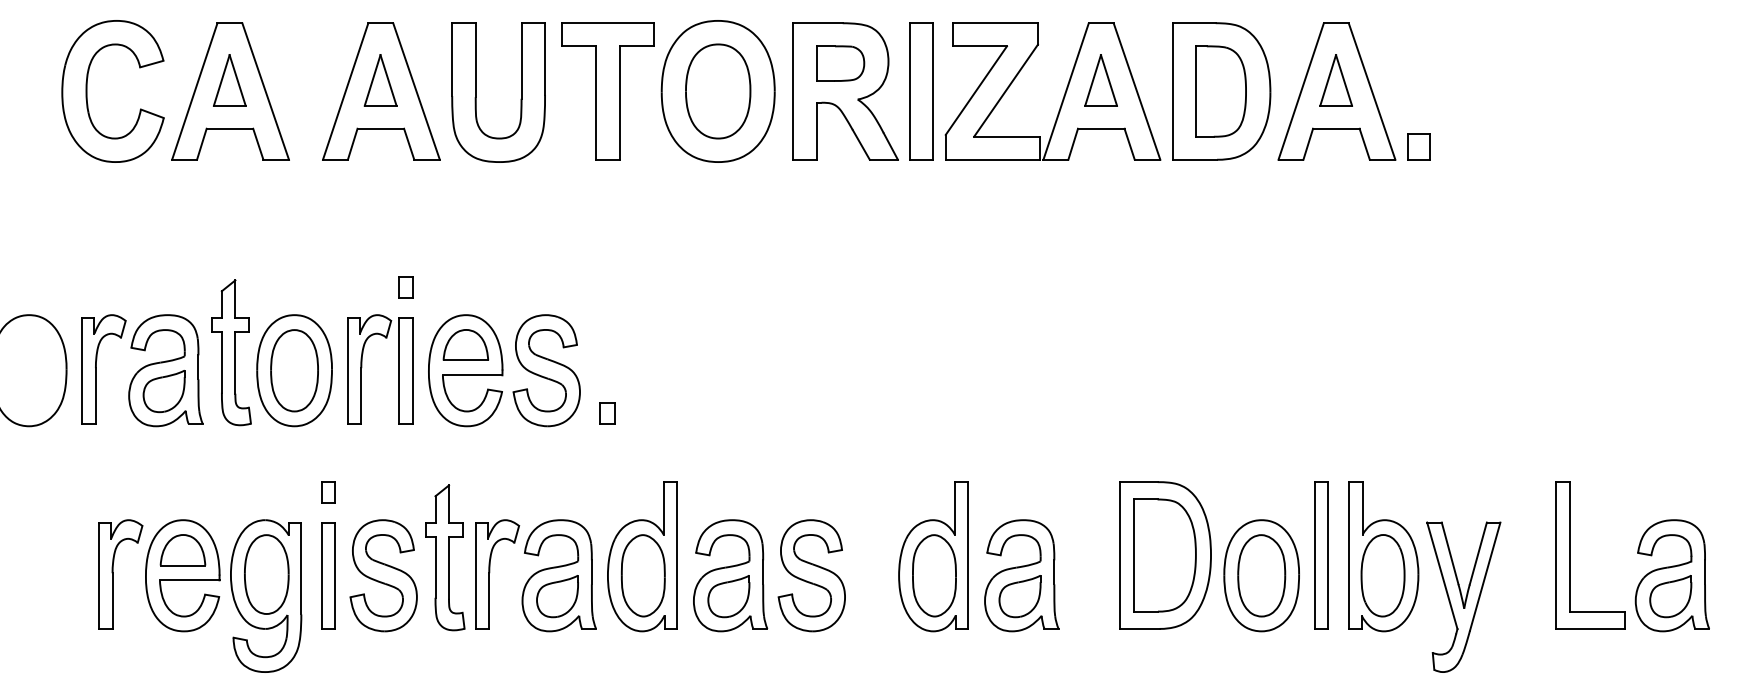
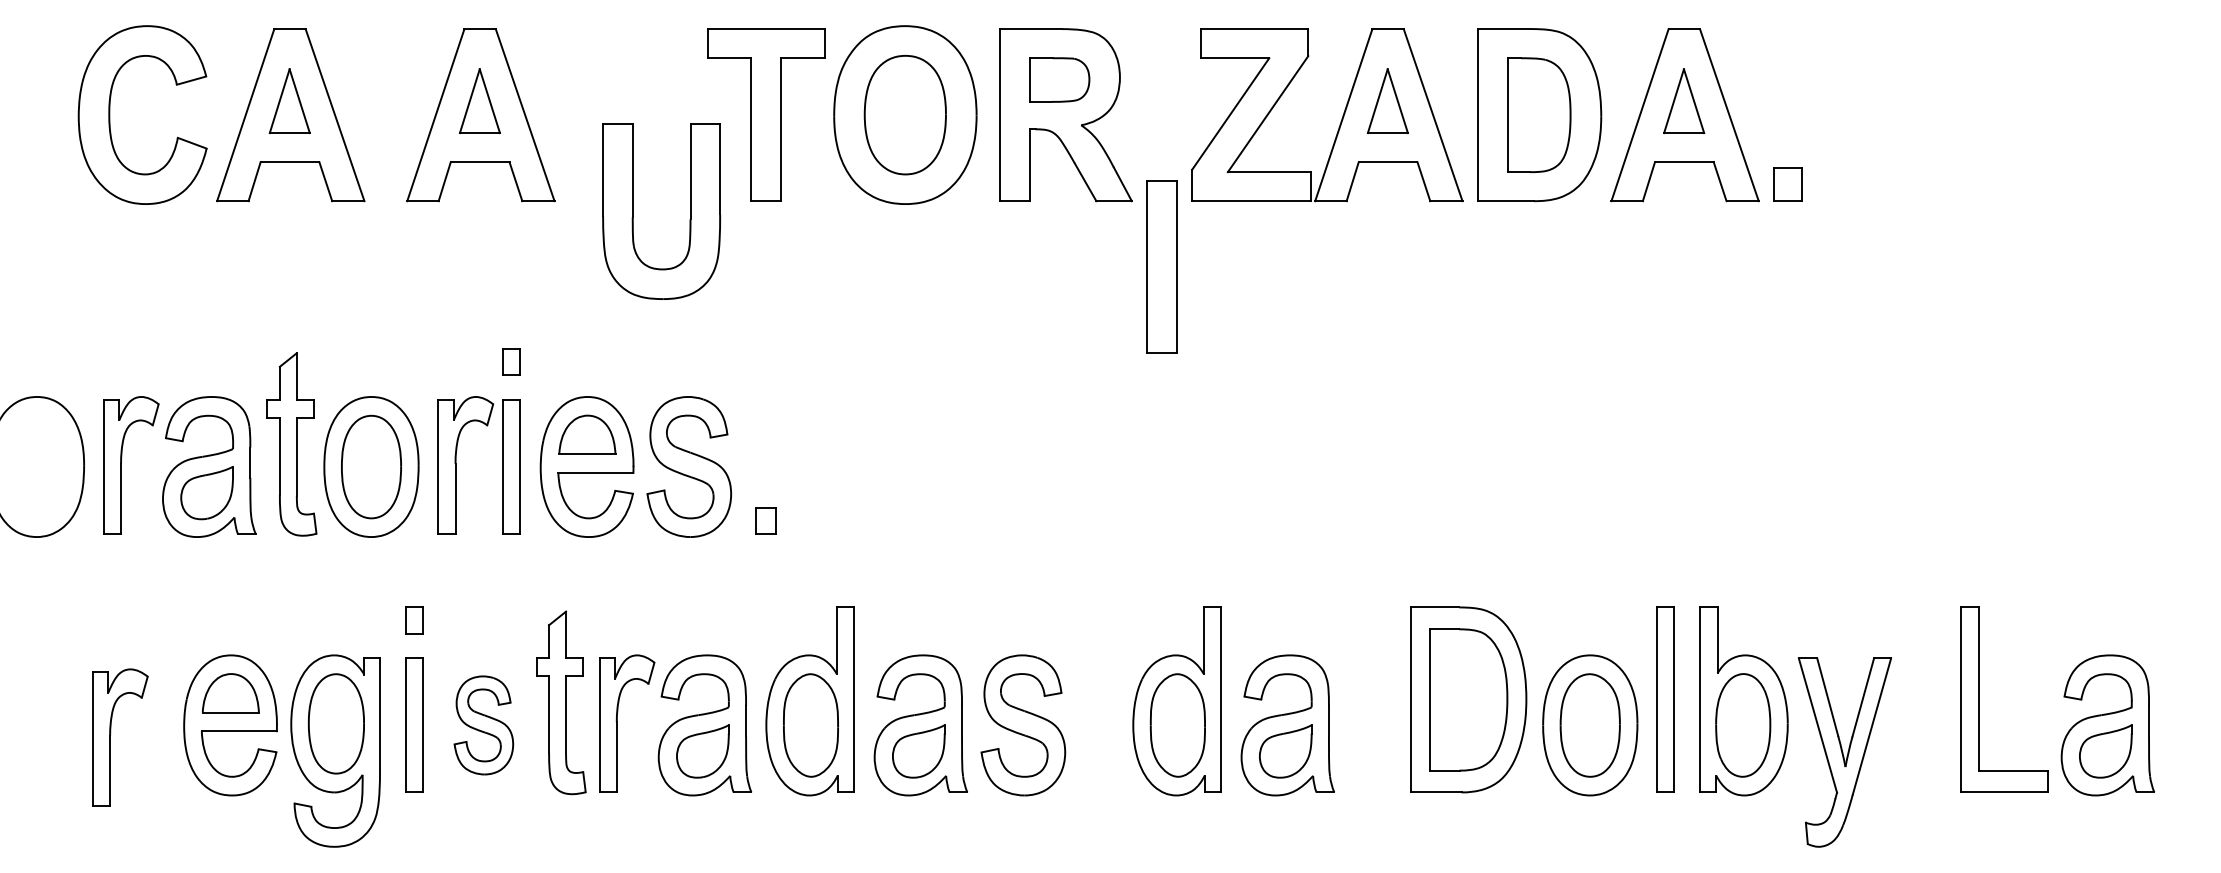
part: (921, 90) -> (1161, 266), moved
part: (476, 92) -> (633, 211), moved
part: (112, 574) -> (110, 737), moved
part: (383, 575) -> (483, 725), size x0.7

